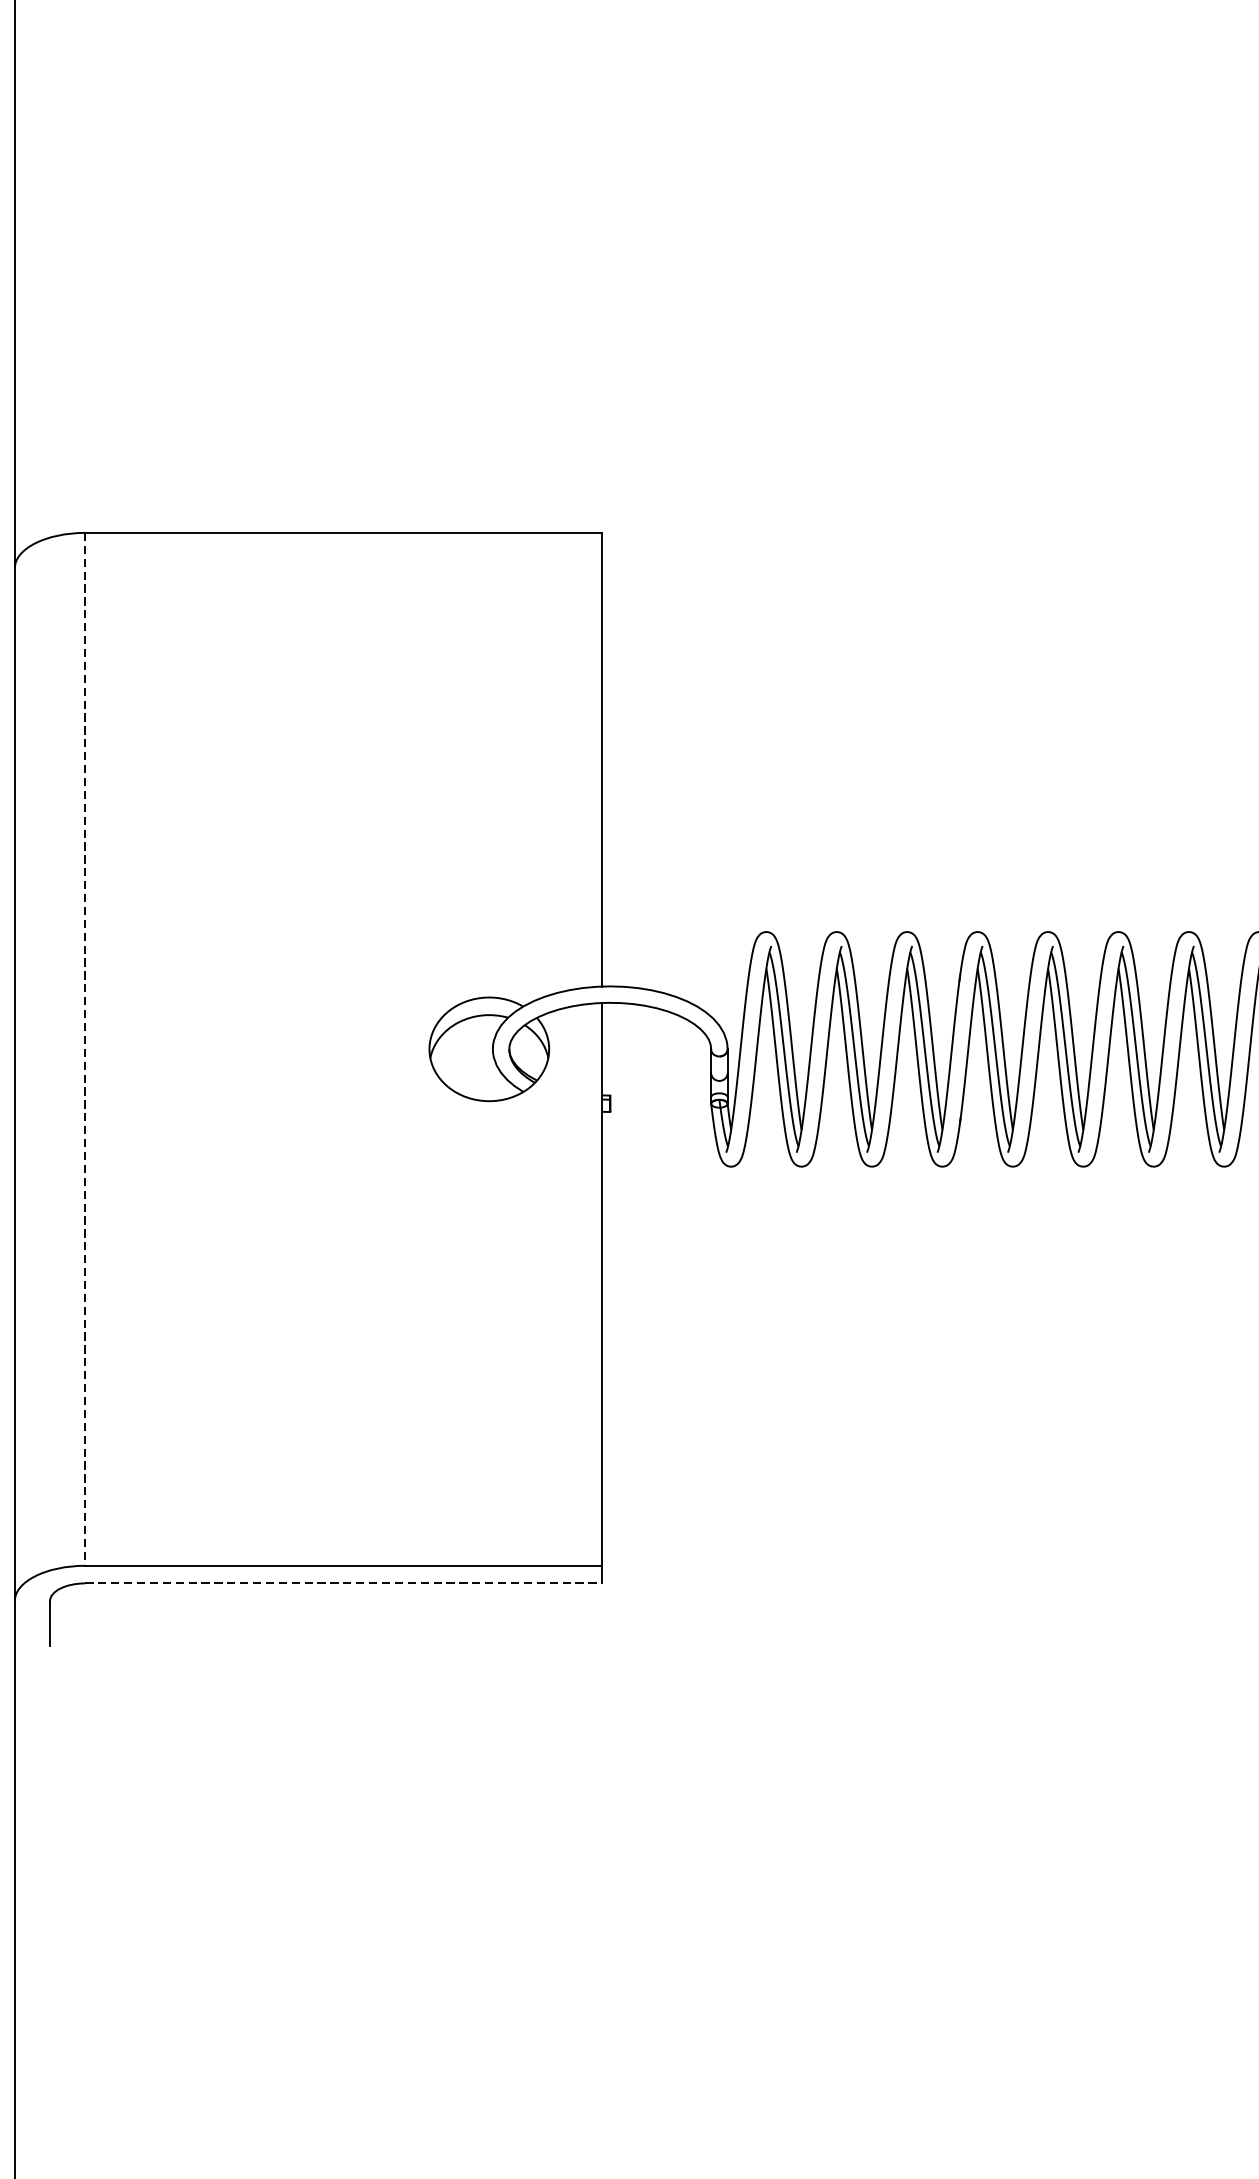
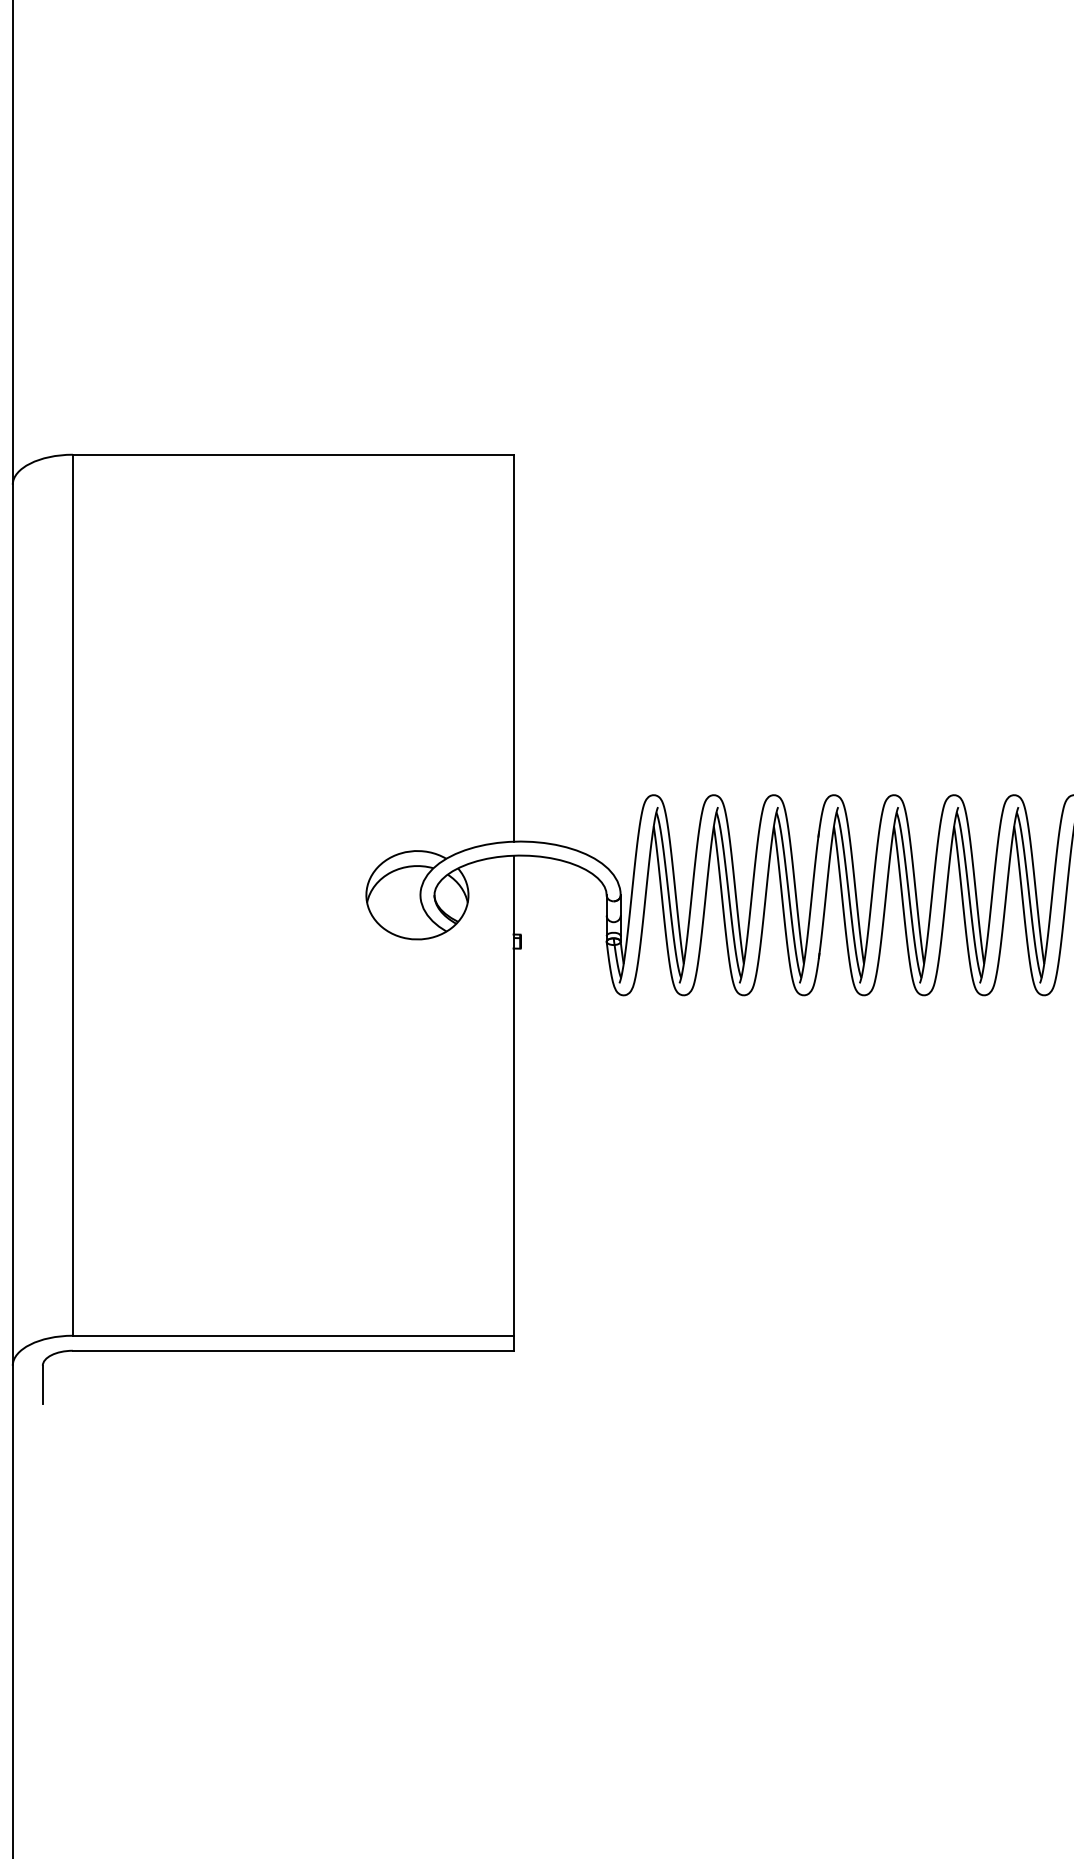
line: (84, 1049) -> (72, 895), dashed -> solid
line: (344, 1583) -> (293, 1350), dashed -> solid

